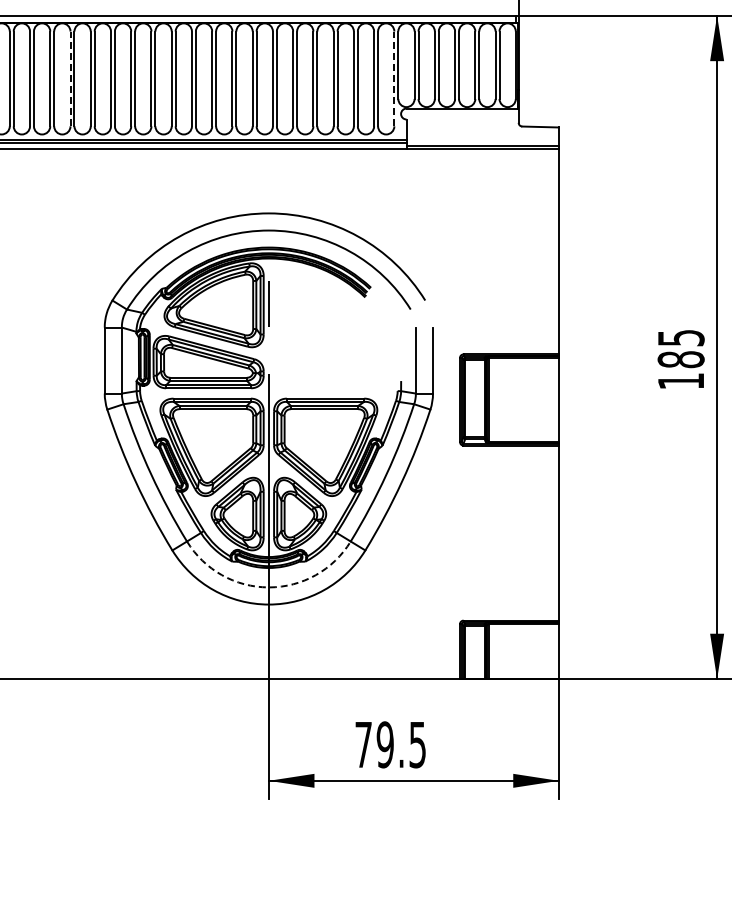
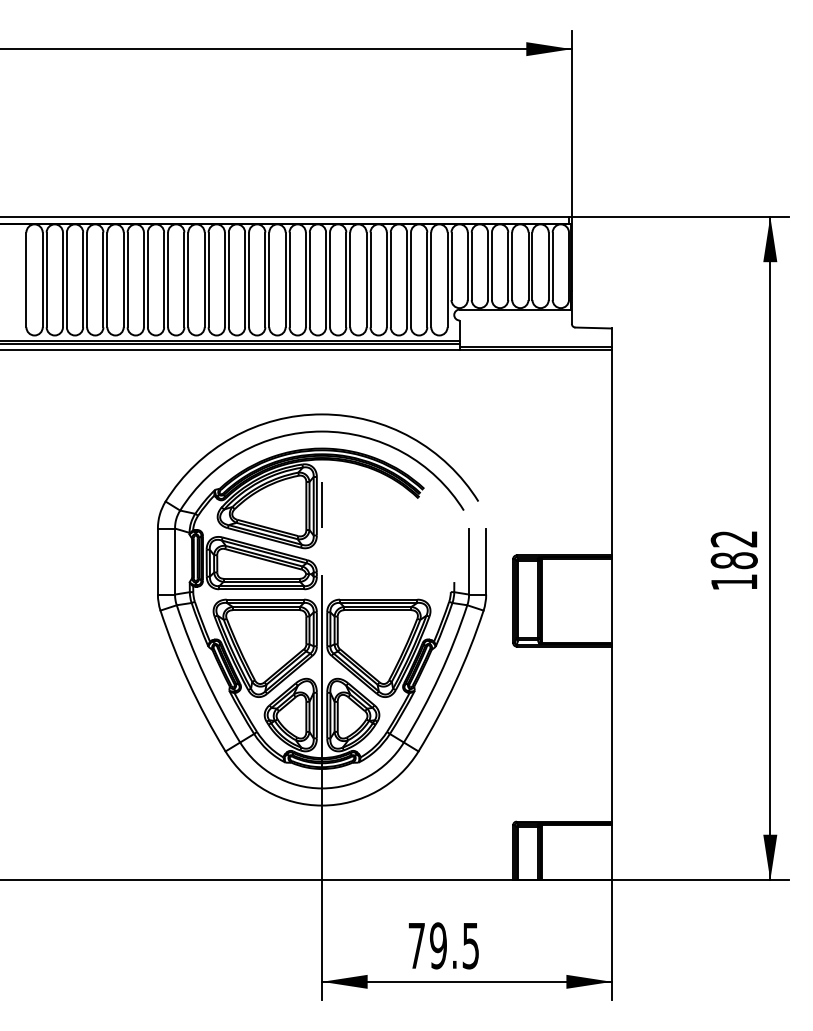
line: (70, 78) -> (123, 279), dashed -> solid
line: (394, 78) -> (447, 279), dashed -> solid
text: (680, 338) -> (733, 539), 185 -> 182
arc: (269, 587) -> (322, 788), dashed -> solid

